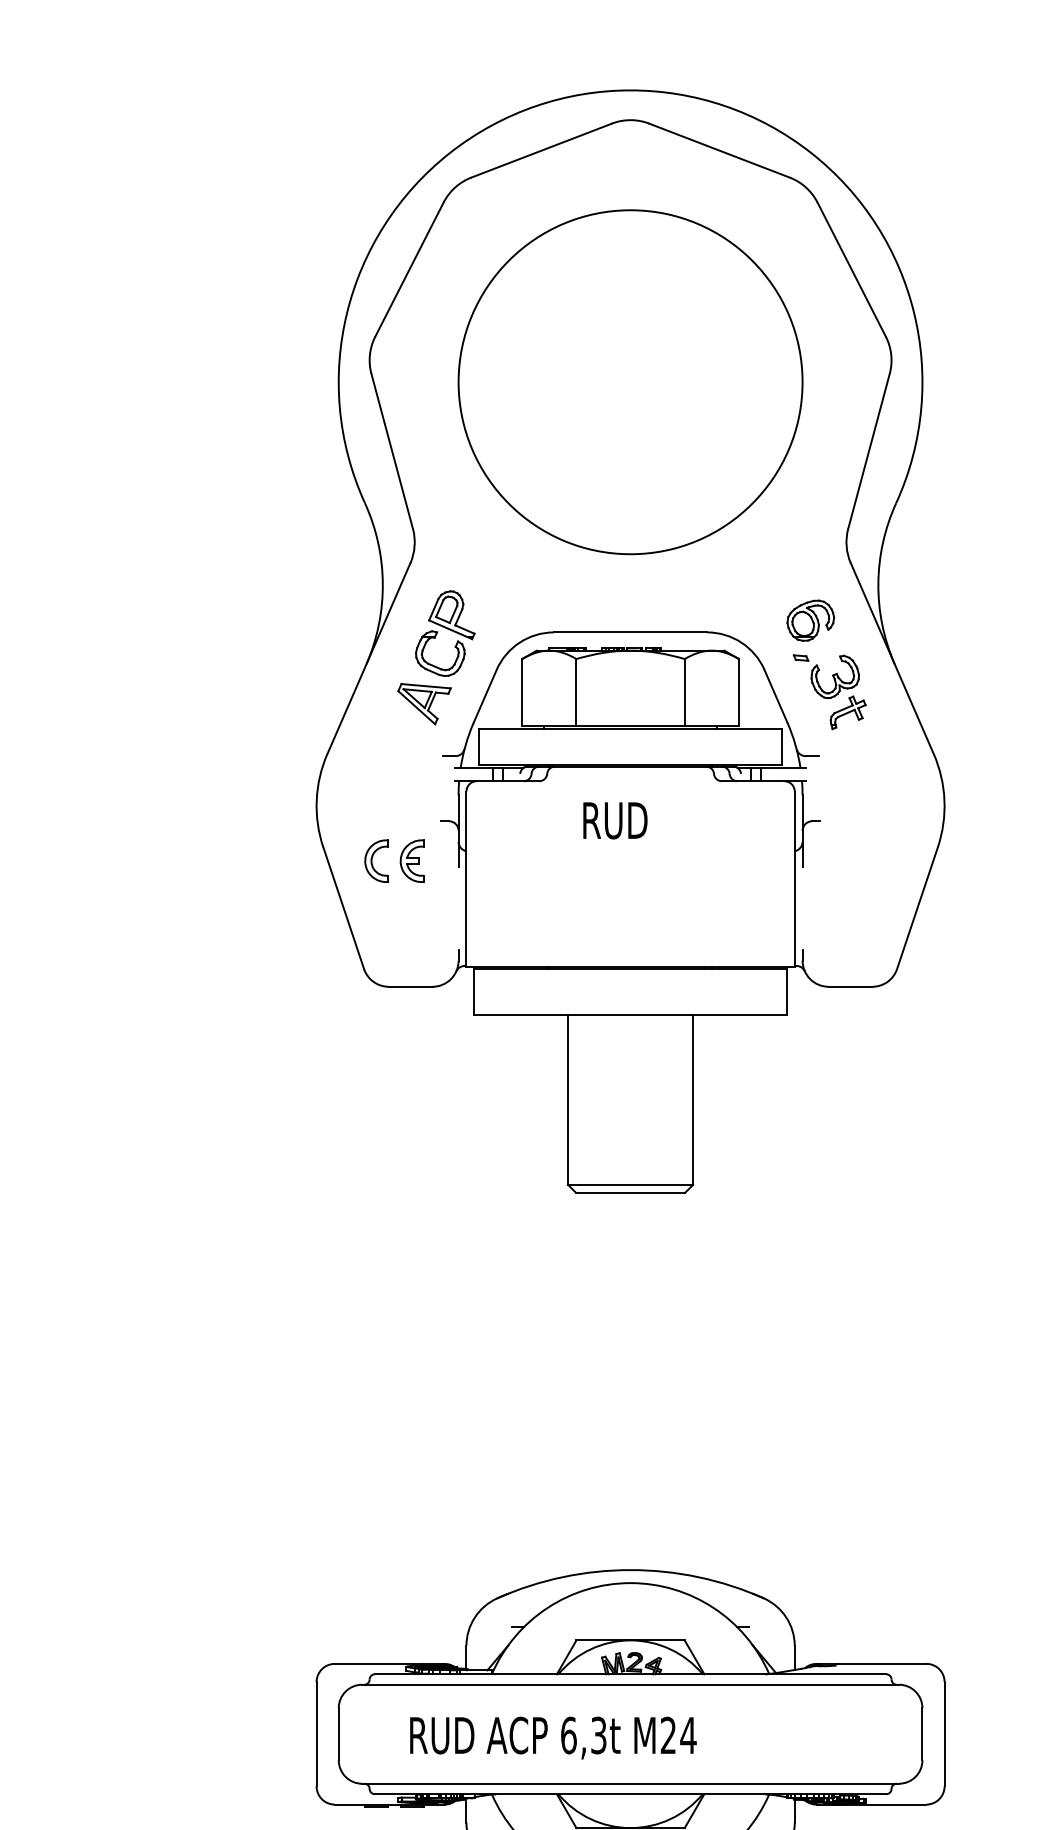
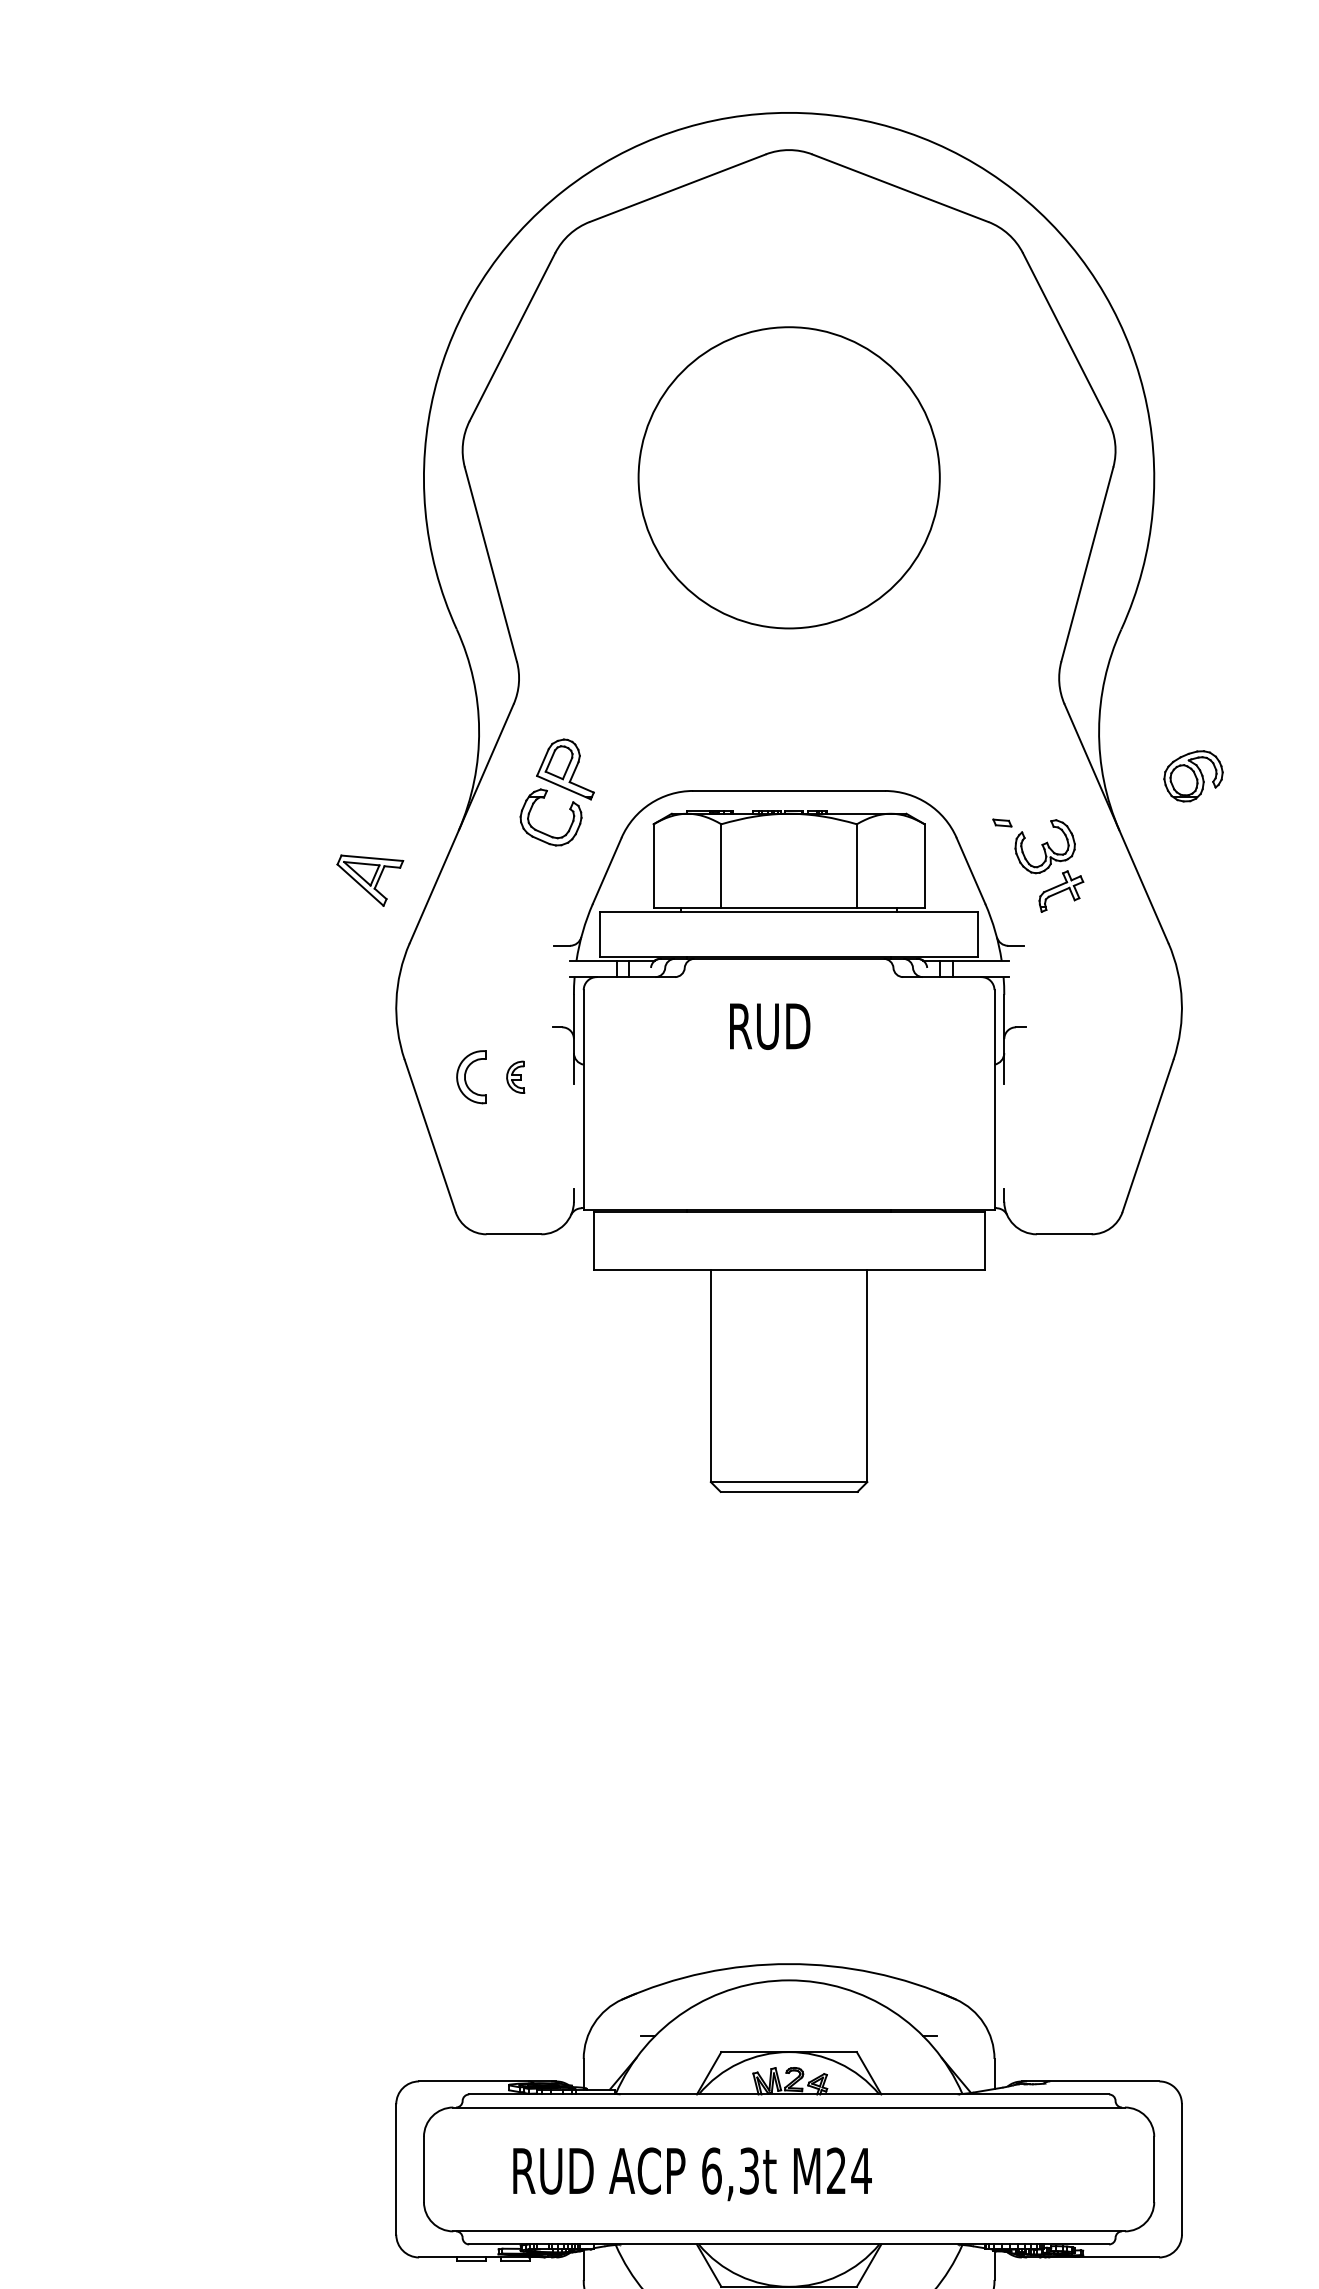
circle: (630, 381) -> (789, 477), size x0.7
part: (810, 620) -> (1193, 776), moved
part: (424, 703) -> (370, 880), moved
part: (411, 861) -> (515, 1077), size x0.6

